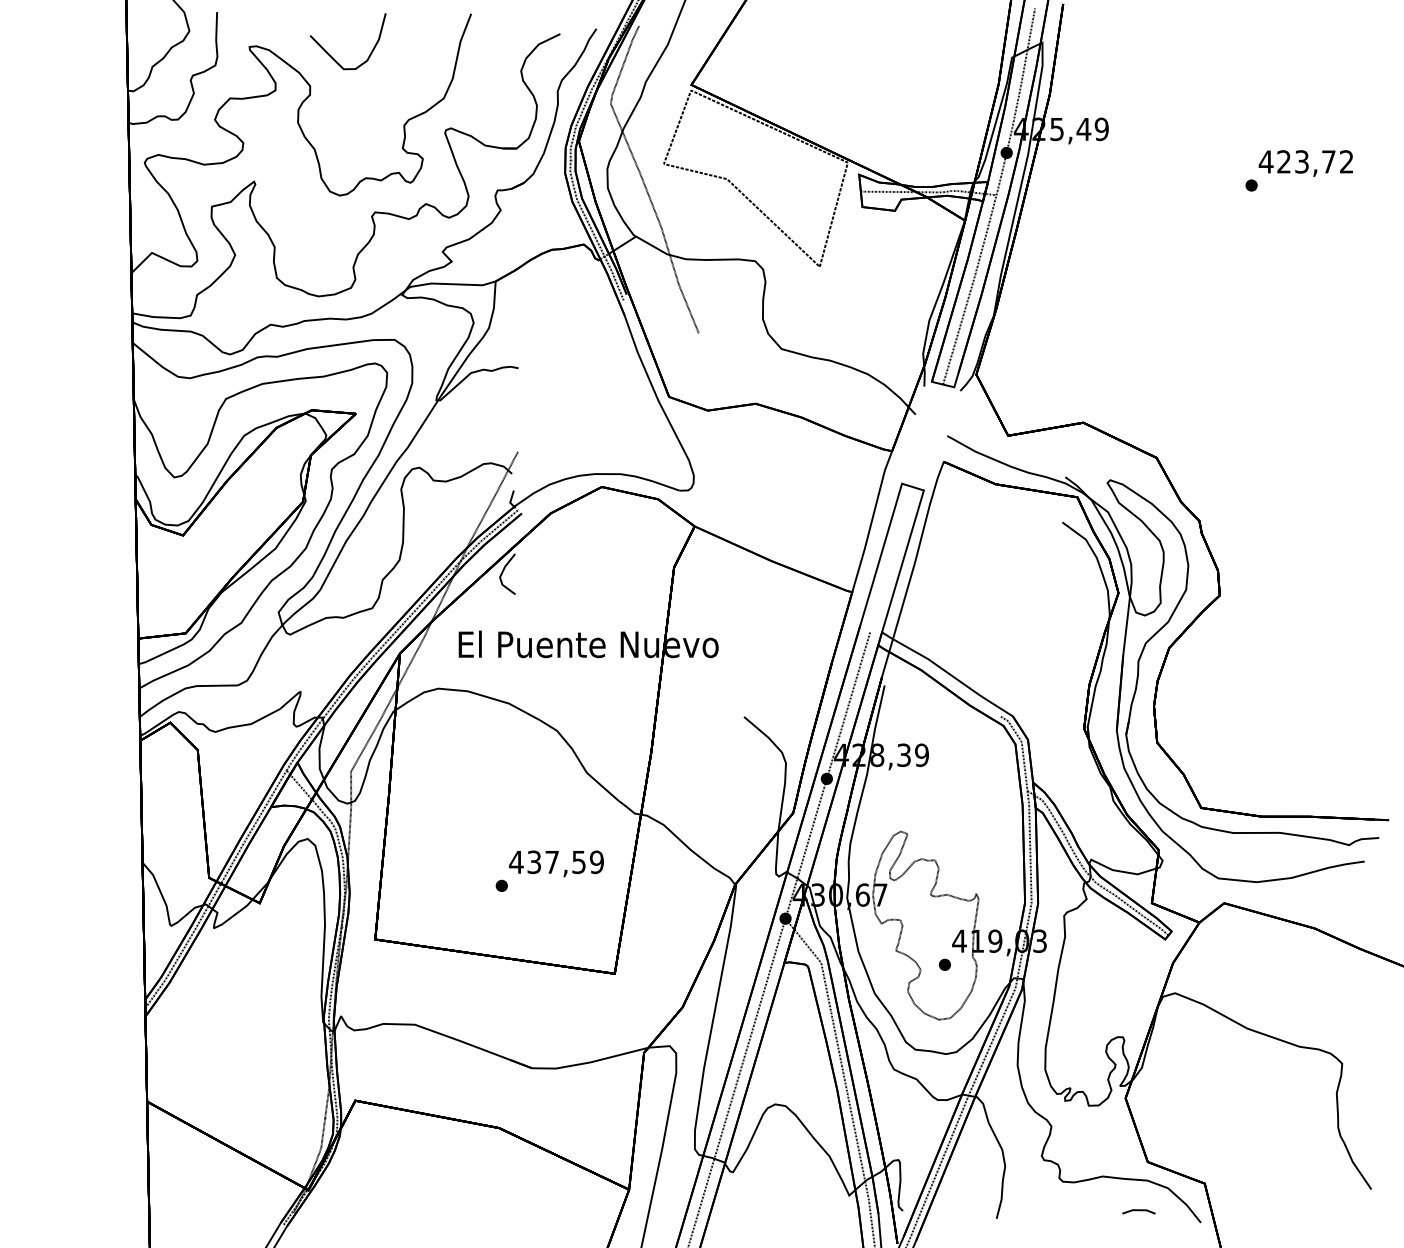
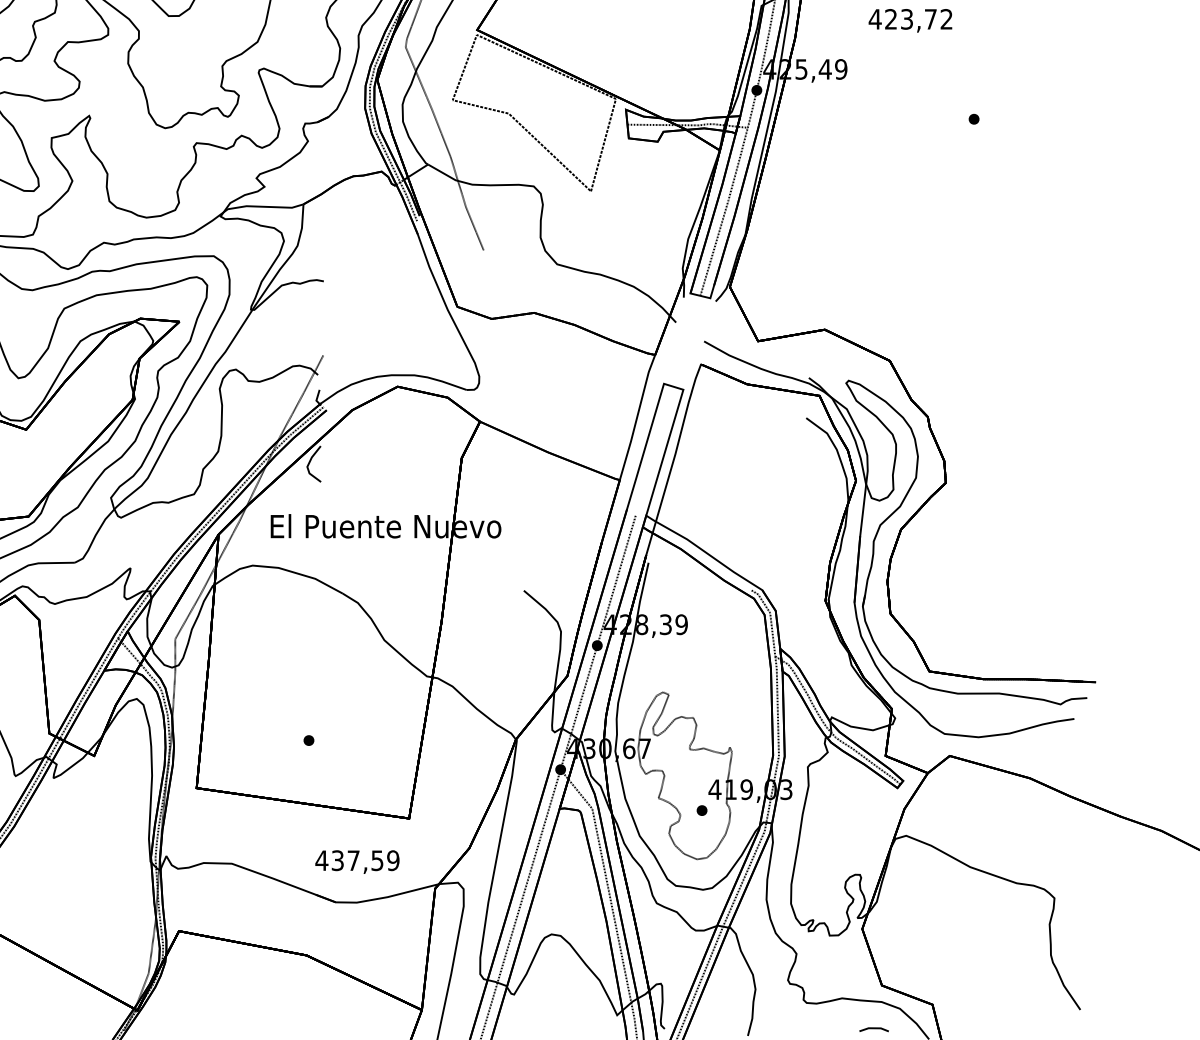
text: (1305, 163) -> (910, 20), moved
text: (556, 863) -> (357, 861), moved

